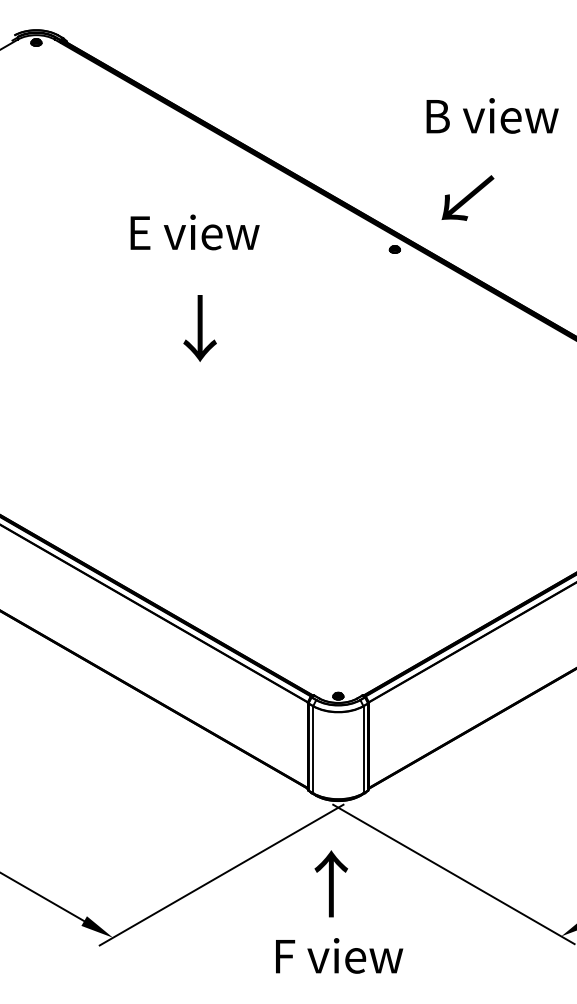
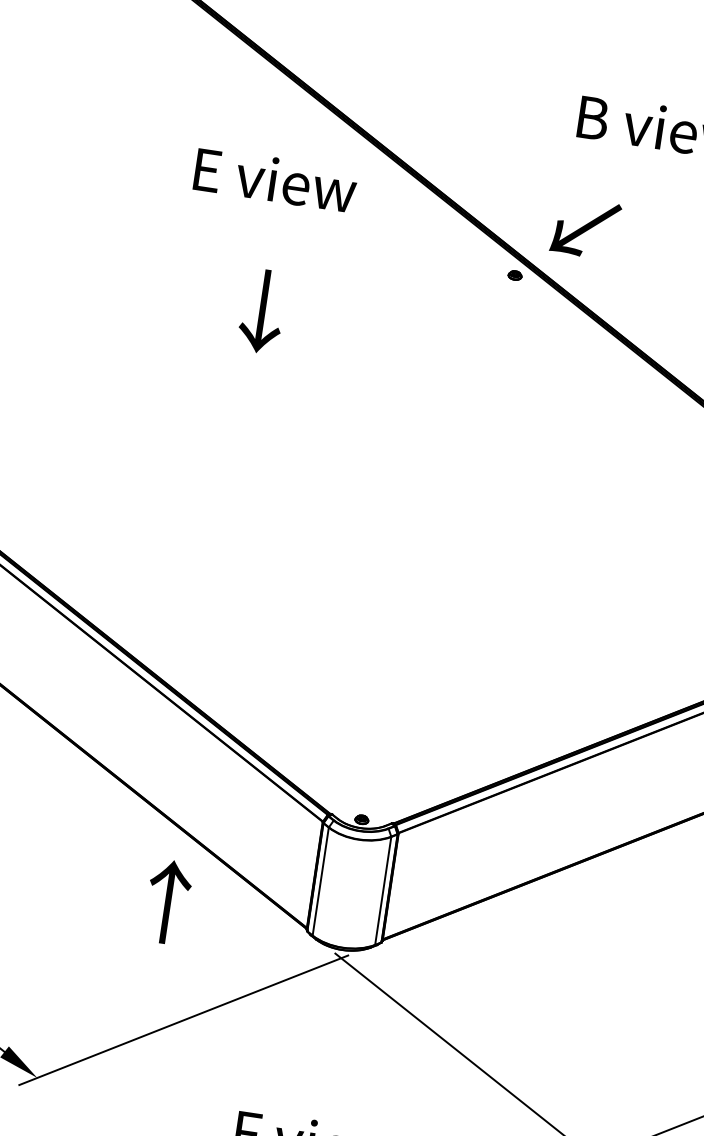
text: (467, 197) -> (585, 227), moved
text: (194, 232) -> (274, 179), moved
text: (199, 328) -> (261, 311), moved
text: (330, 883) -> (167, 901), moved

